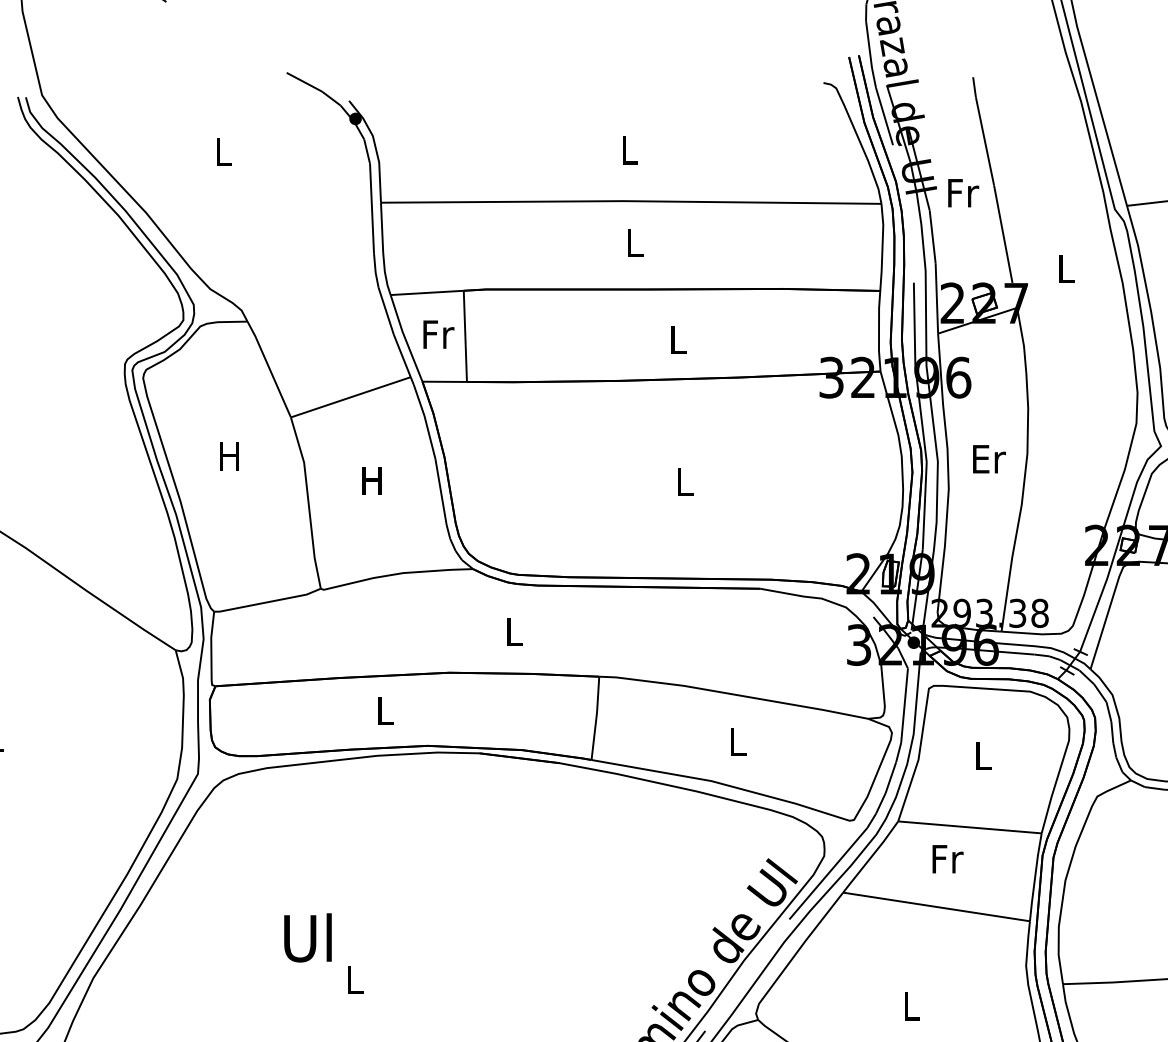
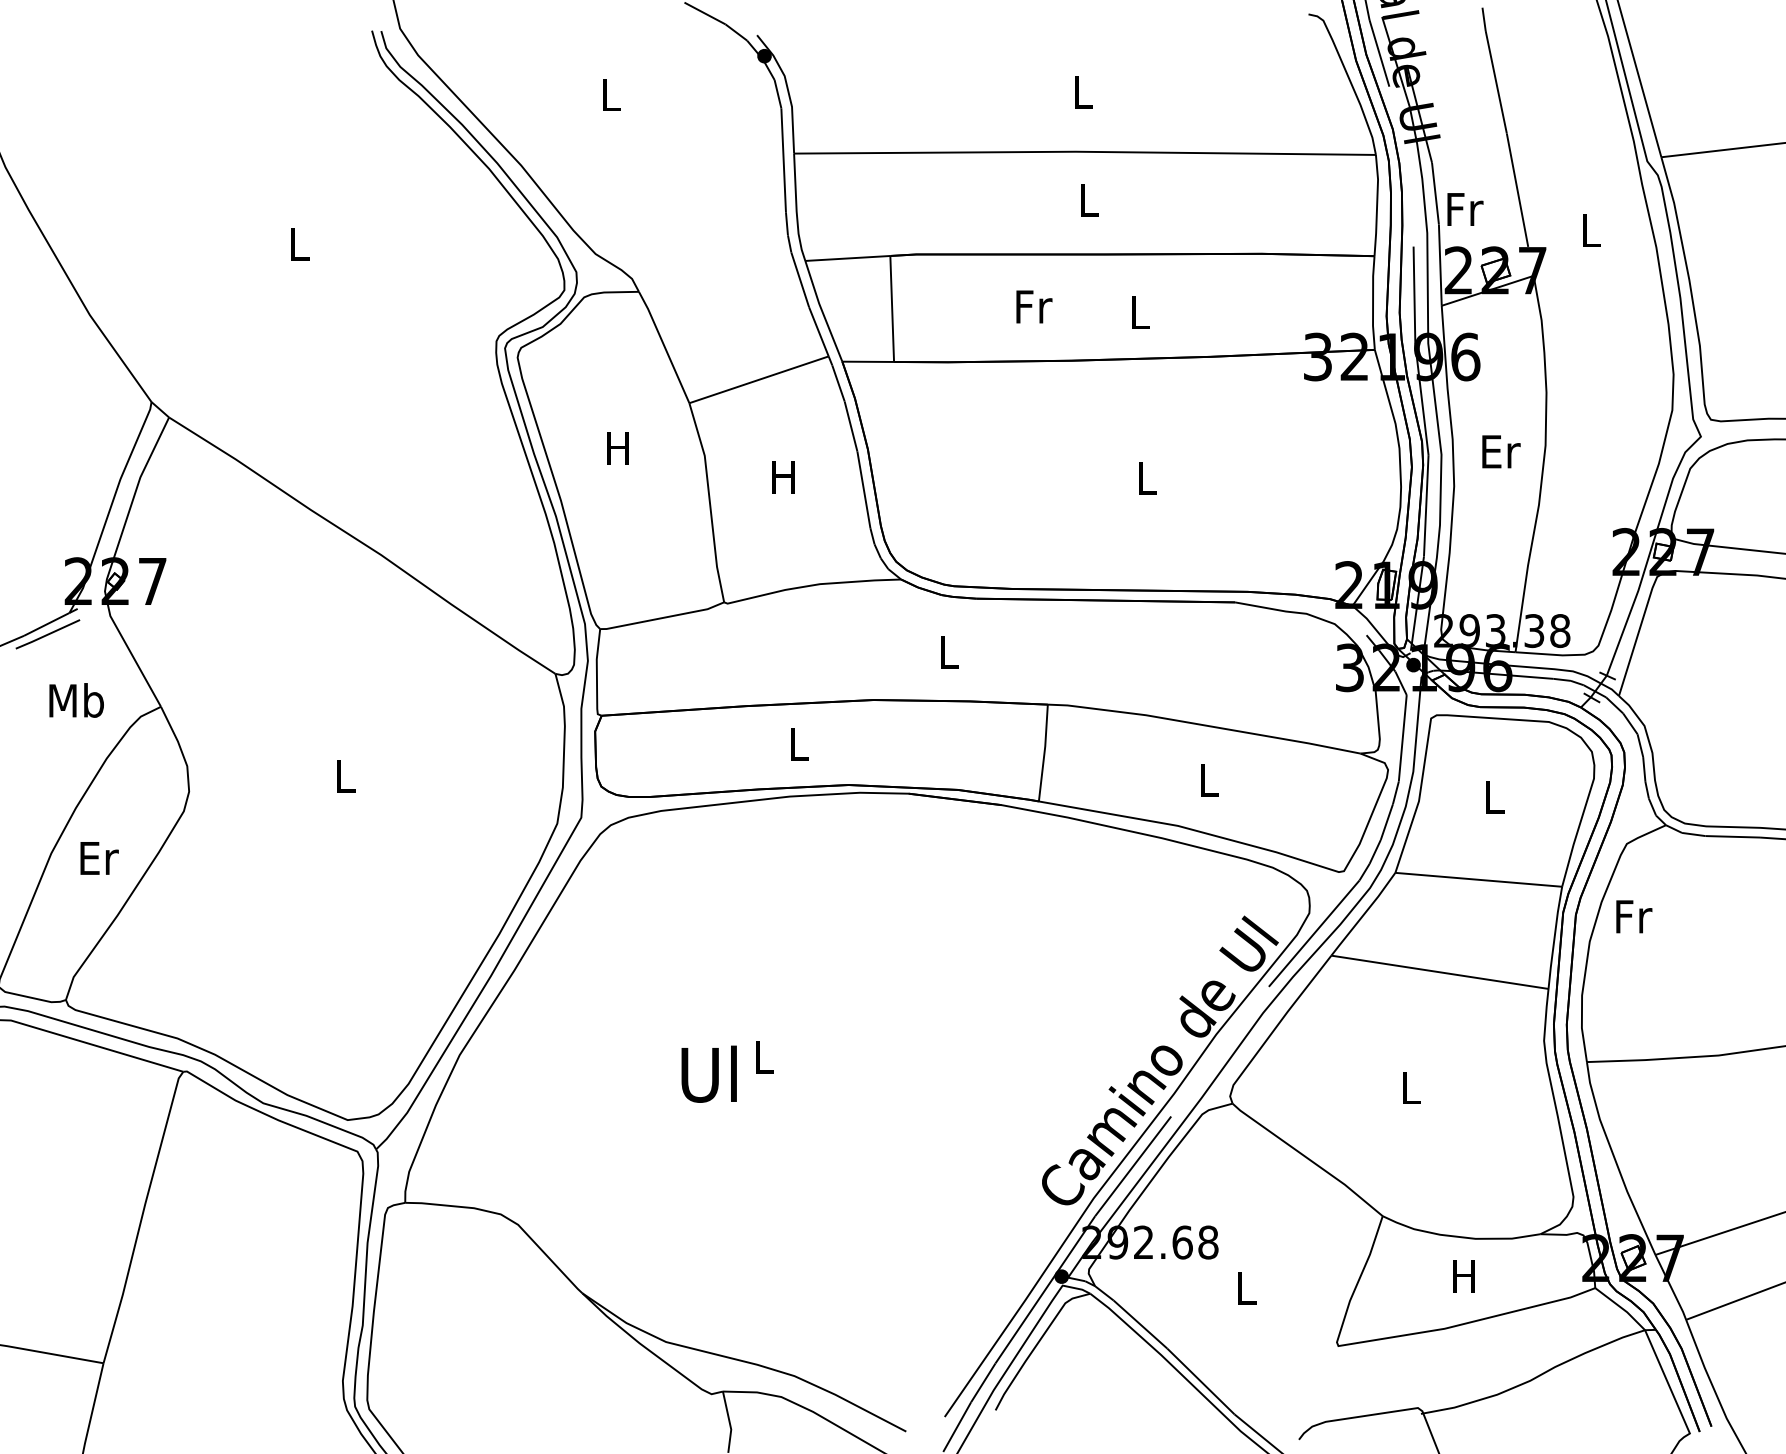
text: (963, 193) -> (1465, 209), moved
text: (438, 334) -> (1034, 306), moved
text: (948, 858) -> (1634, 916), moved
text: (307, 937) -> (708, 1073), moved

